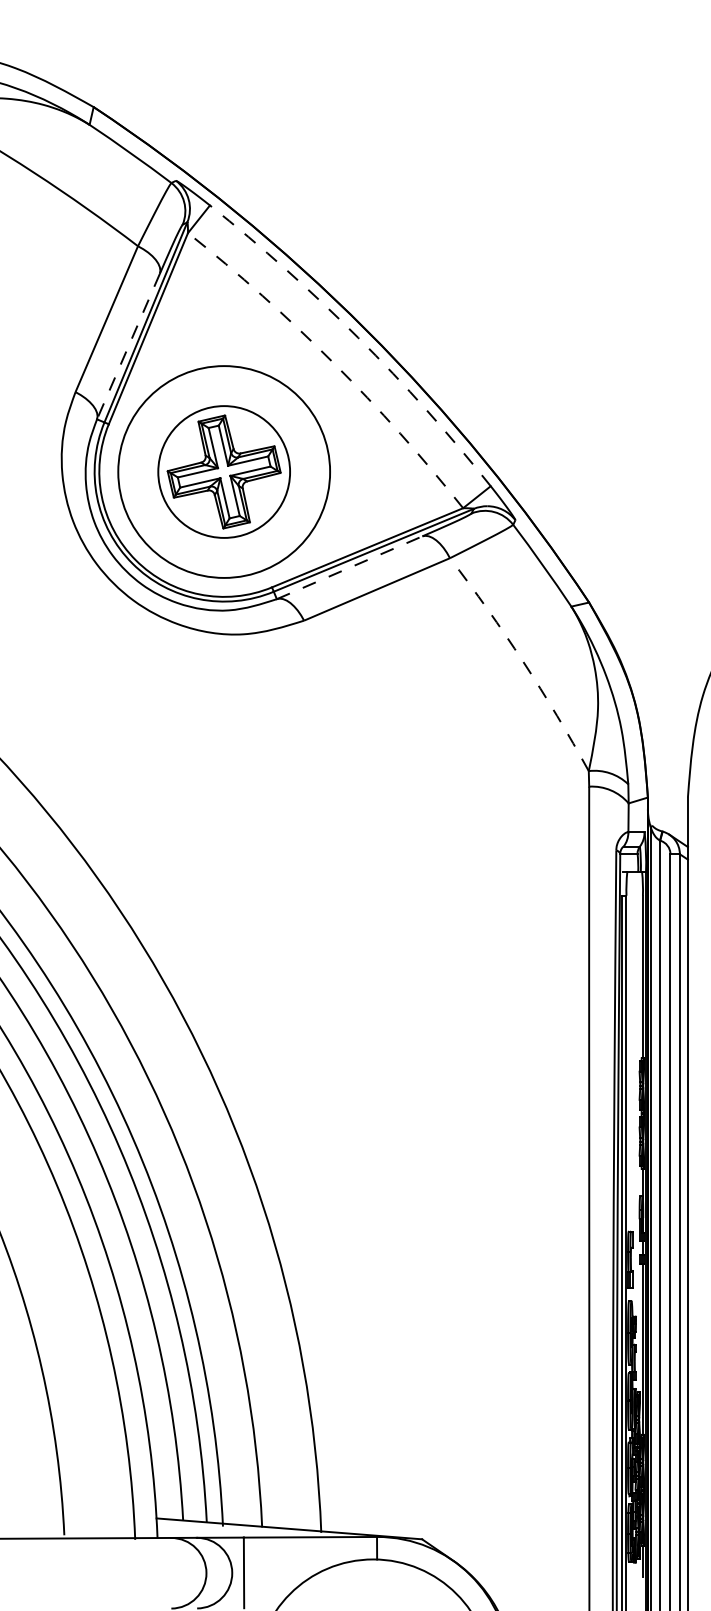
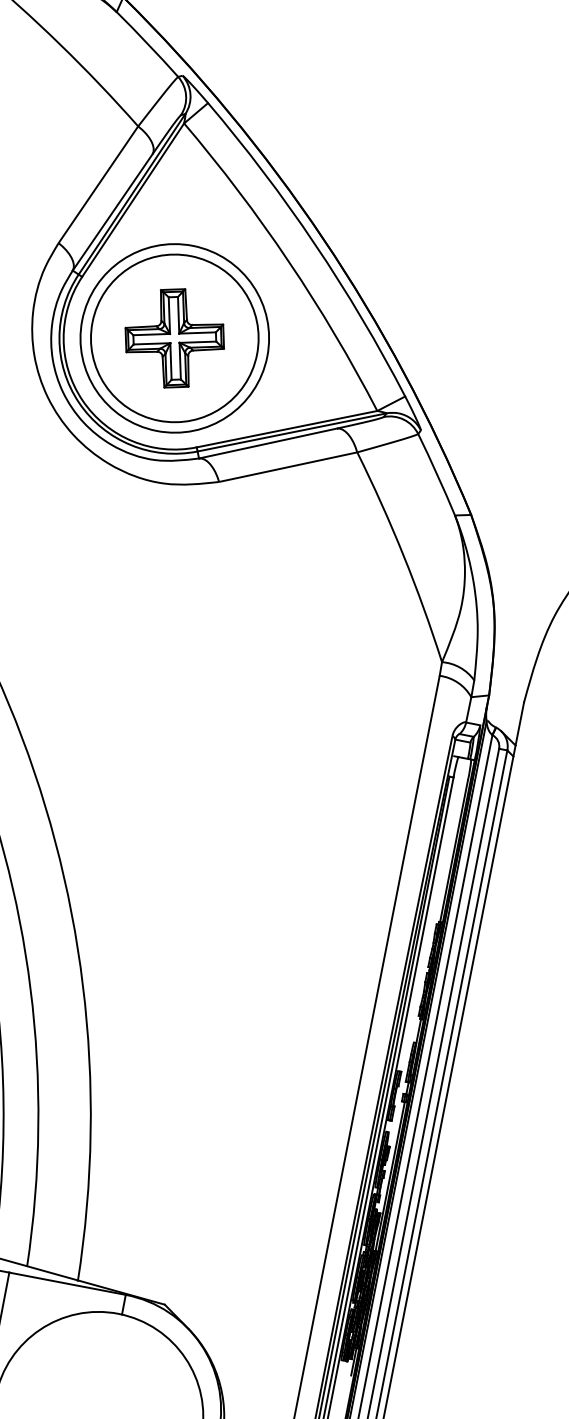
arc: (358, 337) -> (315, 243), dashed -> solid
line: (128, 347) -> (112, 213), dashed -> solid
arc: (333, 362) -> (289, 261), dashed -> solid
circle: (224, 471) -> (175, 338), size x1.43
line: (350, 567) -> (268, 443), dashed -> solid
arc: (523, 662) -> (403, 556), dashed -> solid

